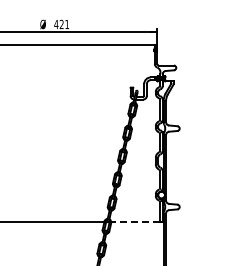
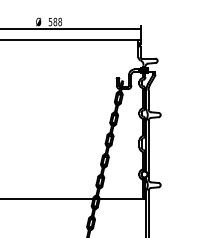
text: (61, 24) -> (55, 22), 421 -> 588
line: (135, 222) -> (121, 198), dashed -> solid

